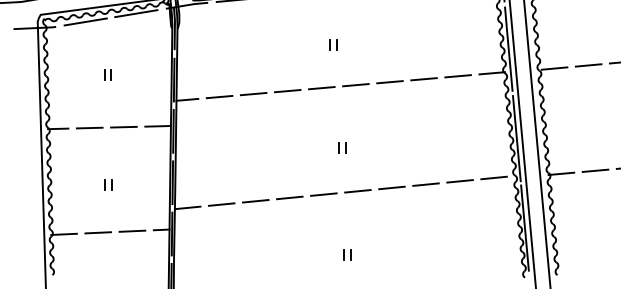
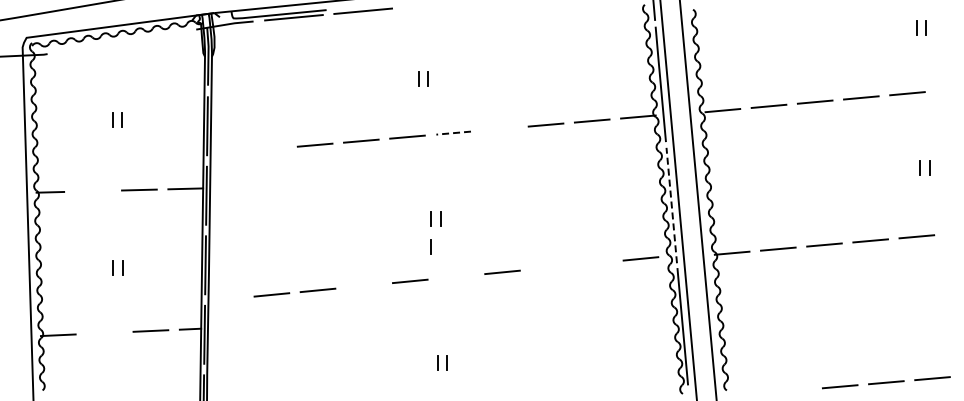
line: (135, 13) -> (155, 35), removed
line: (85, 21) -> (87, 47), removed
line: (389, 81) -> (499, 128), removed
line: (355, 85) -> (453, 133), solid -> dashed
line: (219, 96) -> (268, 148), removed
line: (187, 99) -> (225, 152), removed
line: (89, 127) -> (92, 190), removed
line: (516, 138) -> (671, 205), solid -> dashed
line: (338, 168) -> (430, 246), added
line: (459, 181) -> (594, 263), removed
line: (425, 184) -> (548, 267), removed
line: (357, 191) -> (456, 276), removed
line: (289, 197) -> (363, 285), removed
line: (187, 207) -> (225, 299), removed
line: (98, 232) -> (104, 332), removed

